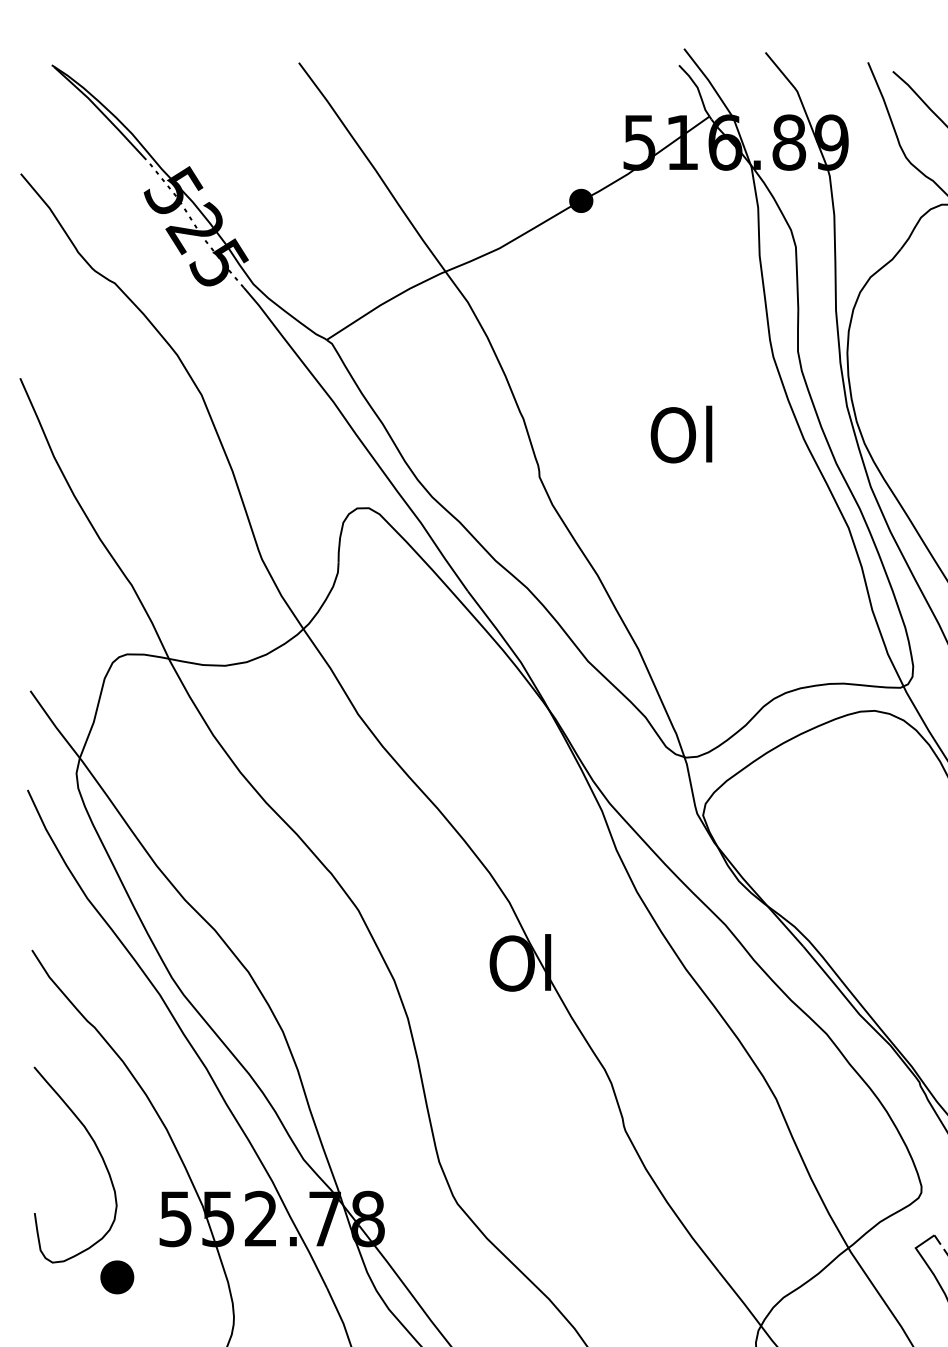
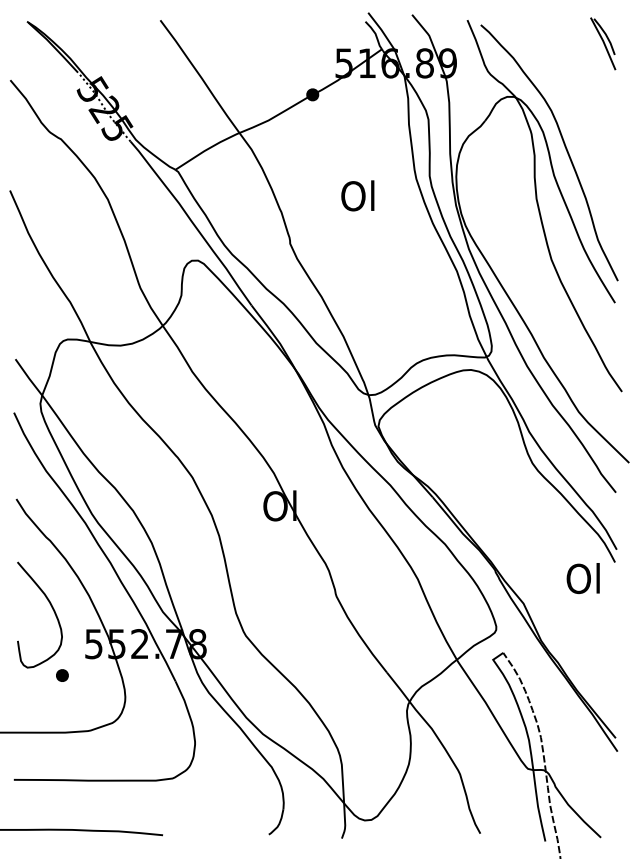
text: (680, 433) -> (357, 195), moved
part: (117, 1277) -> (62, 675), size x0.71

